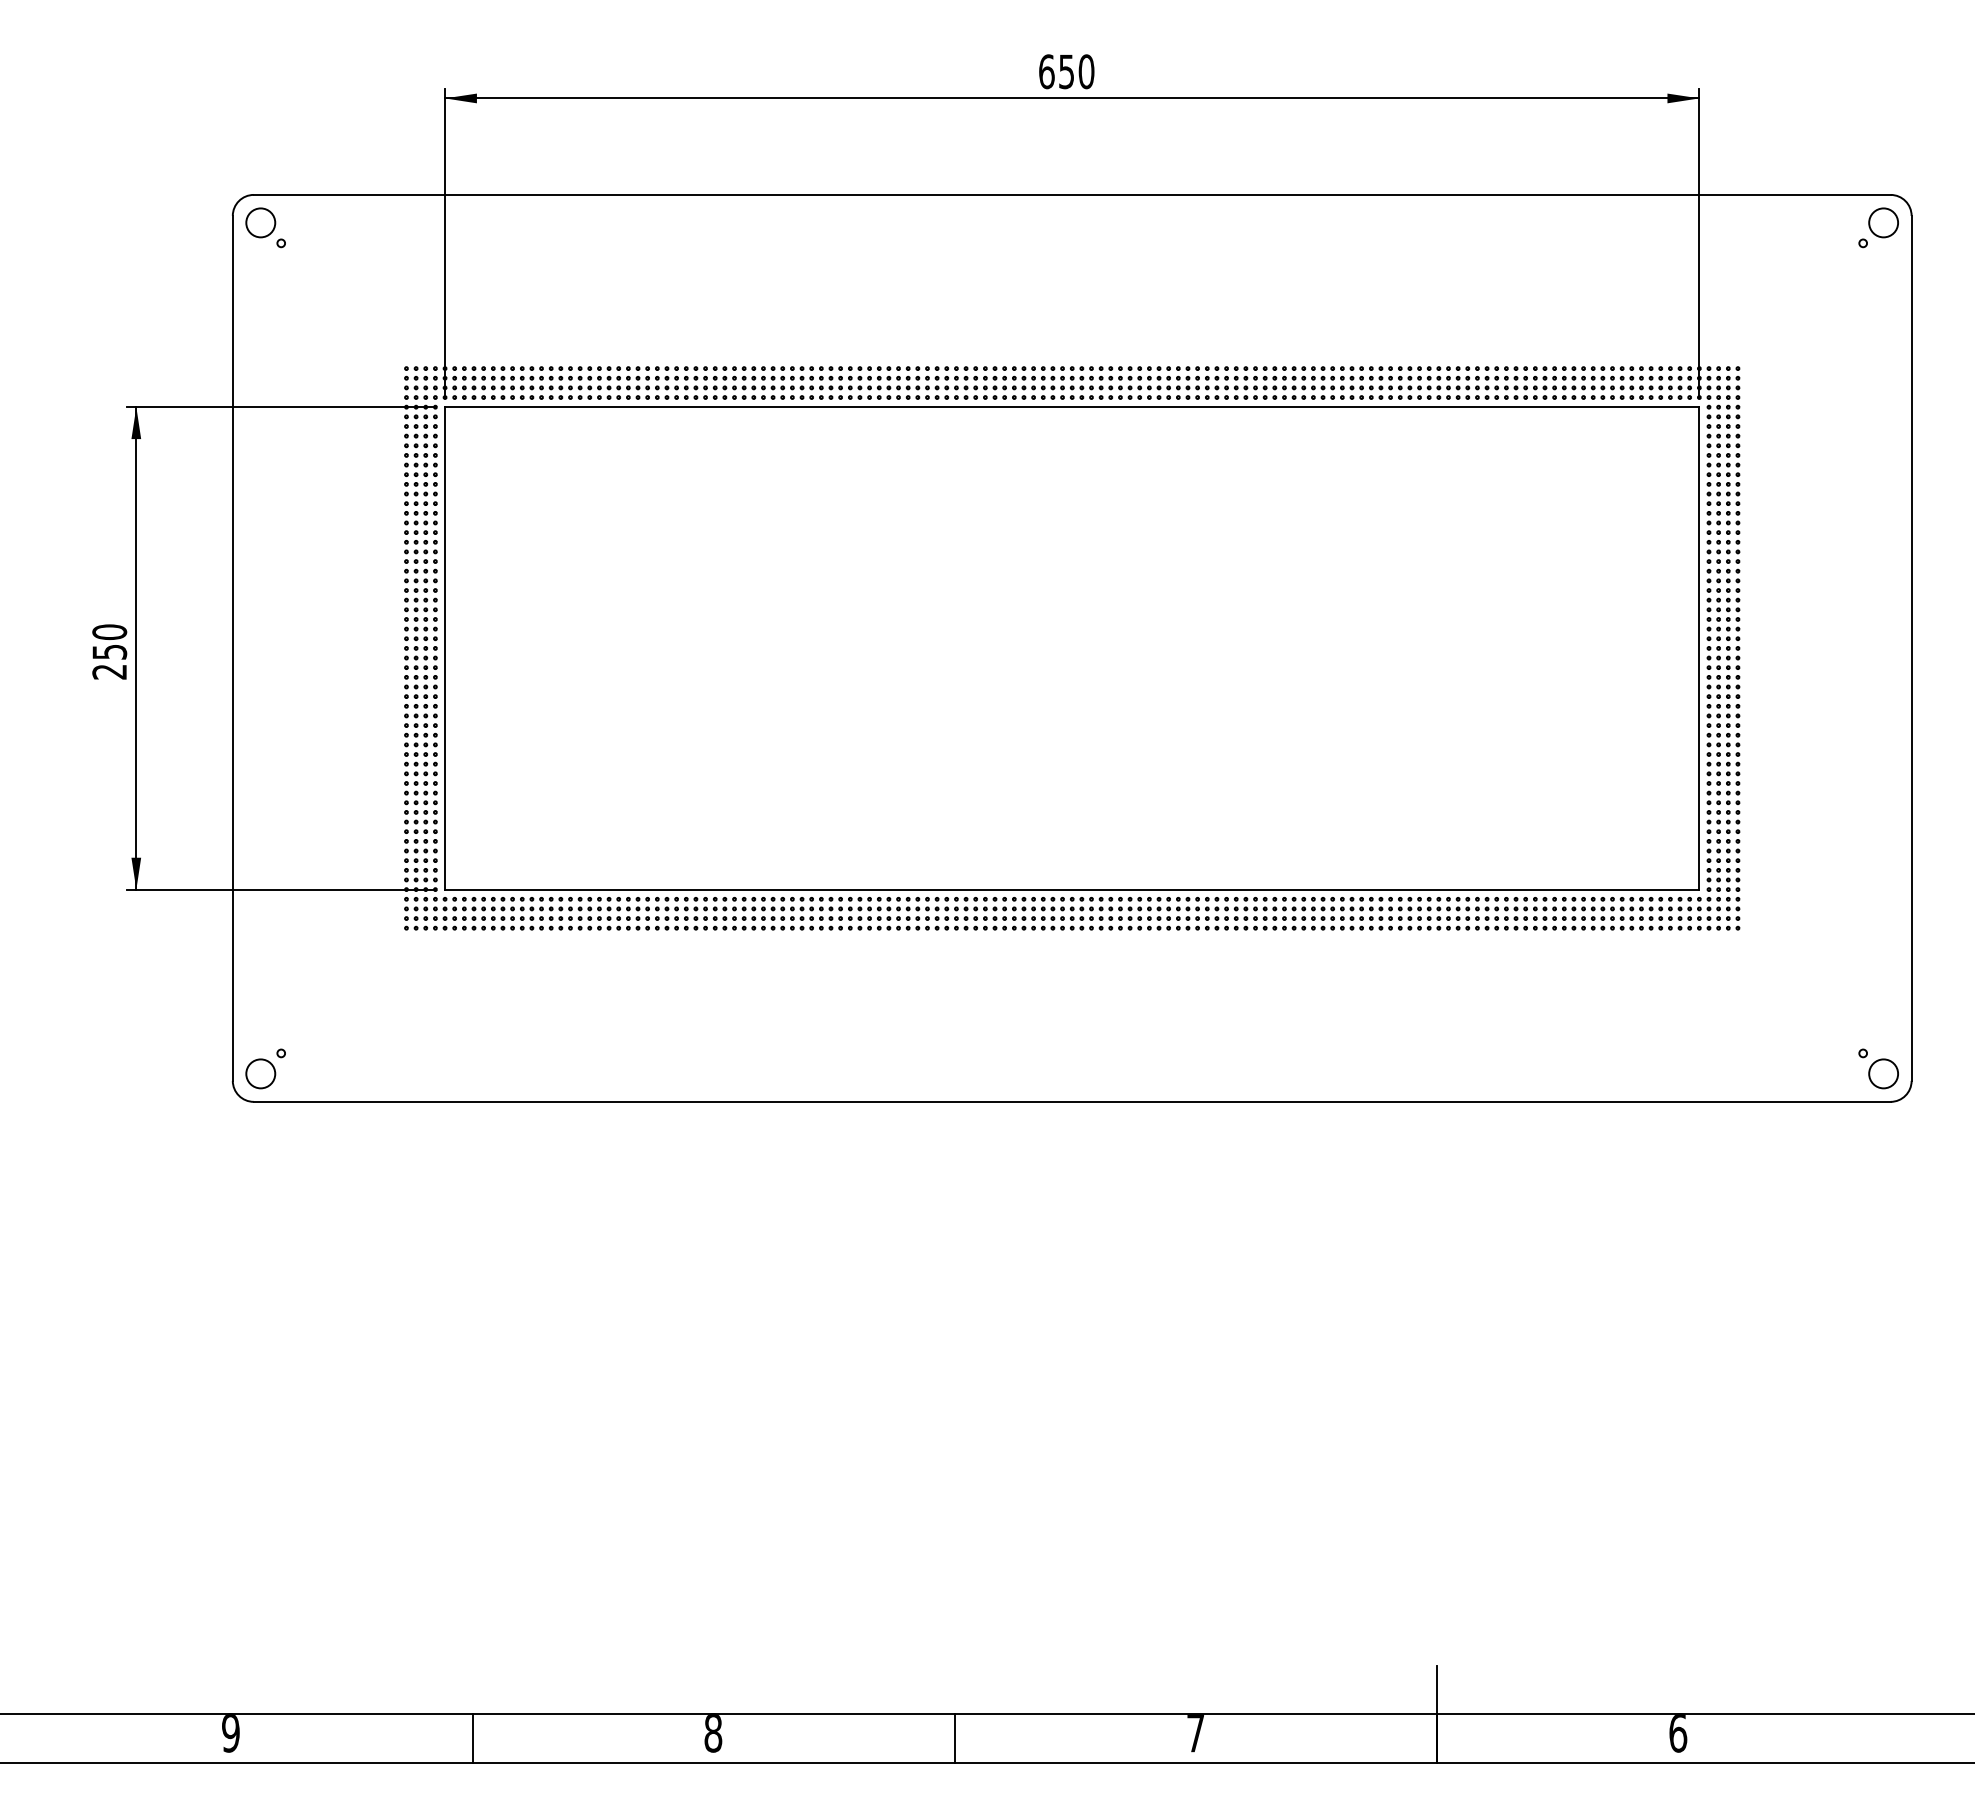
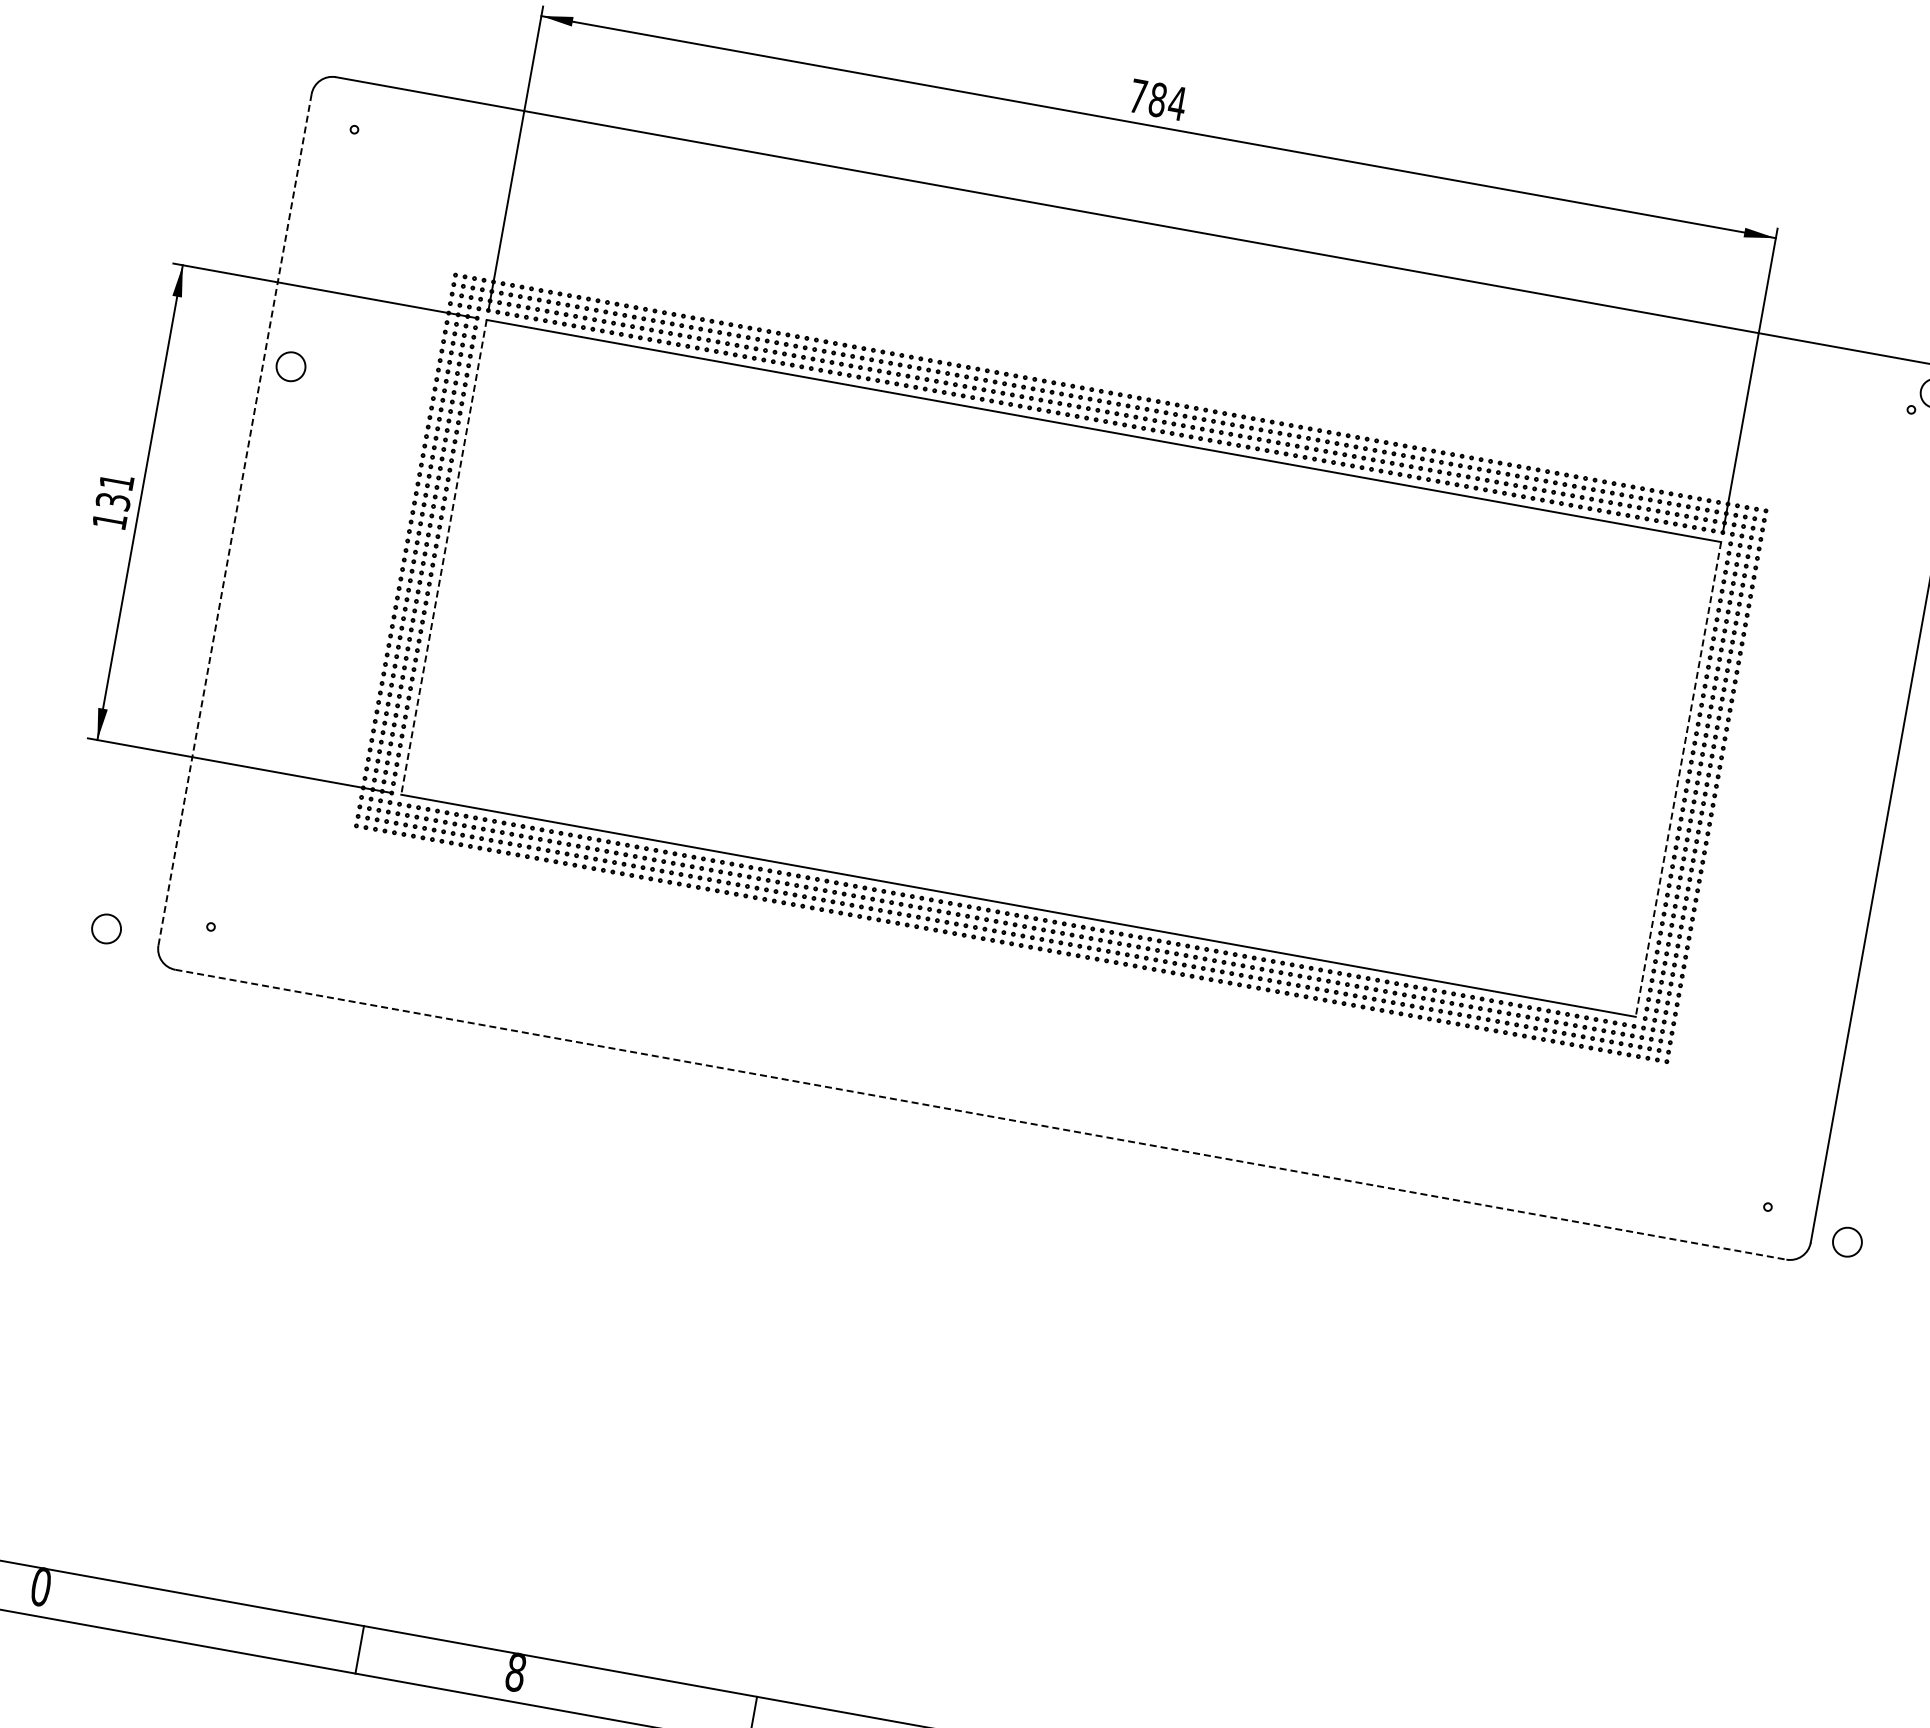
text: (1066, 71) -> (1157, 99), 650 -> 784
circle: (260, 222) -> (290, 366), moved
line: (232, 648) -> (234, 519), solid -> dashed
line: (445, 648) -> (444, 557), solid -> dashed
line: (1699, 648) -> (1678, 779), solid -> dashed
text: (109, 651) -> (113, 500), 250 -> 131
circle: (260, 1073) -> (106, 928), moved
circle: (1883, 1073) -> (1847, 1241), moved
line: (1072, 1101) -> (981, 1114), solid -> dashed
text: (230, 1733) -> (40, 1587), 9 -> 0
line: (472, 1738) -> (359, 1649), moved

